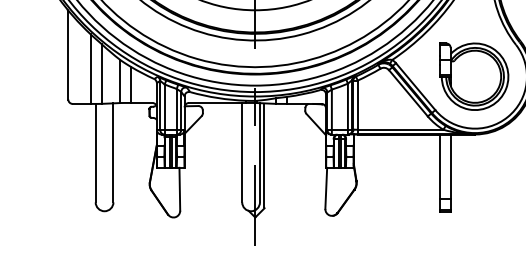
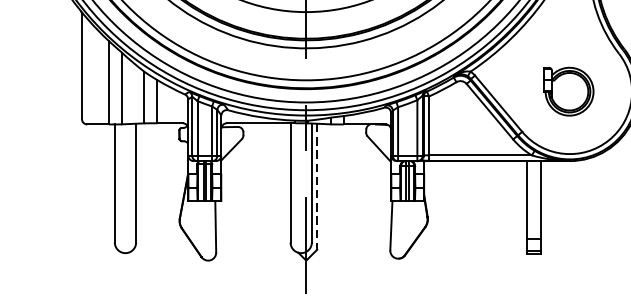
part: (474, 76) -> (569, 91), size x0.6
line: (264, 155) -> (317, 186), solid -> dashed

